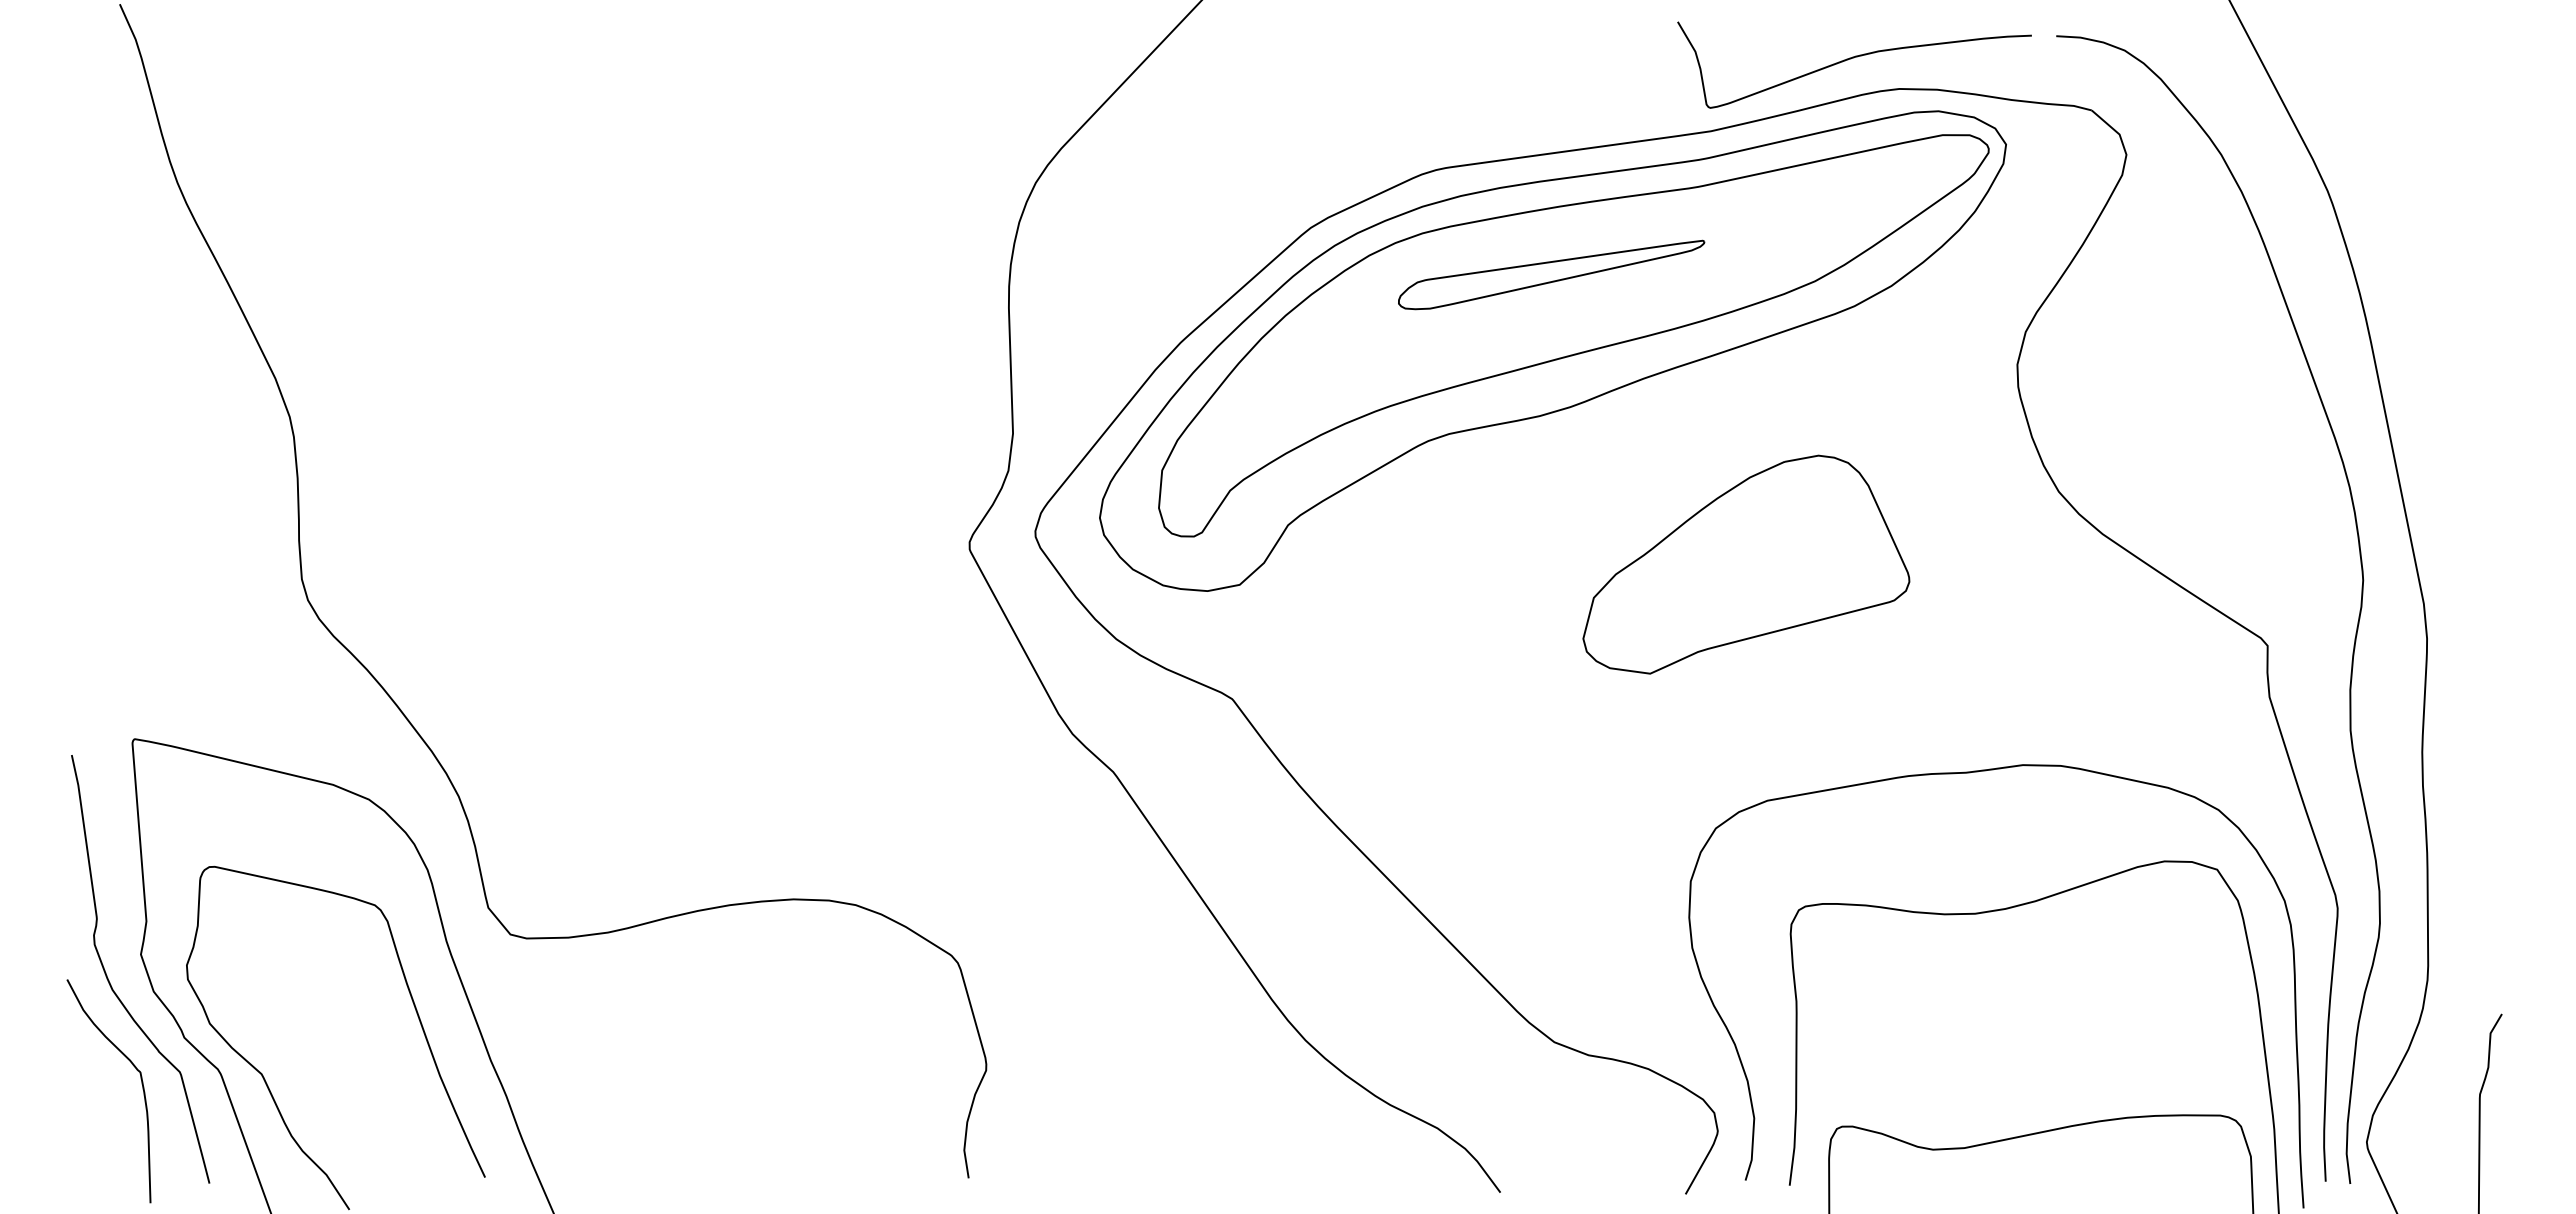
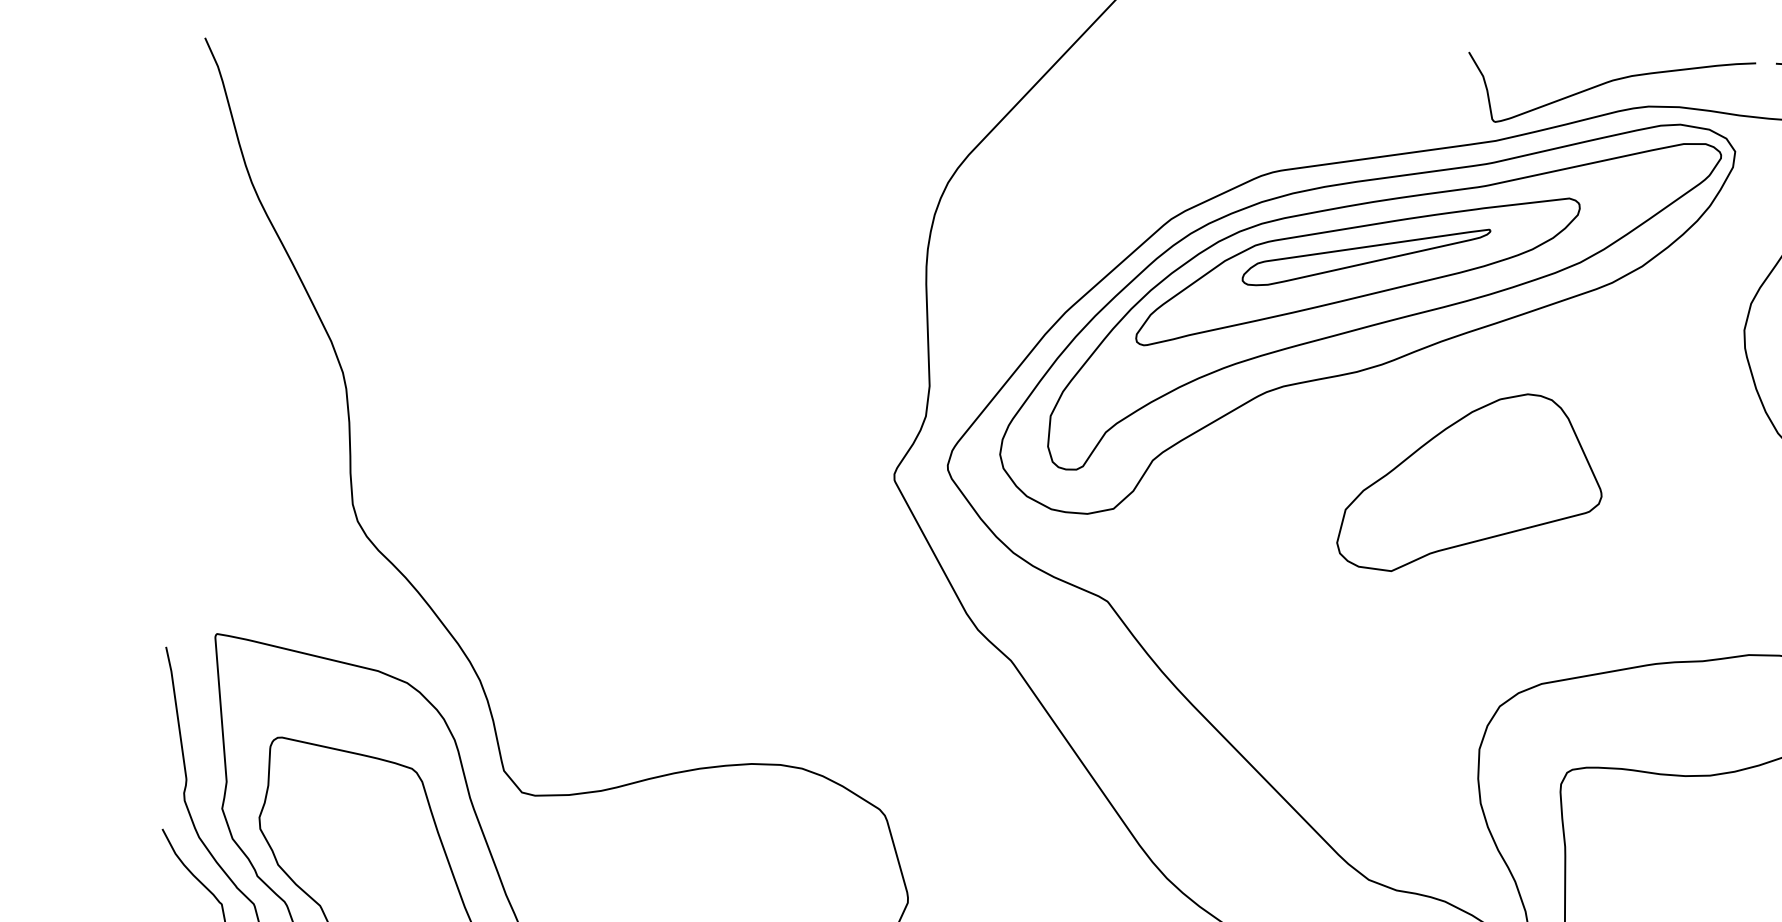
part: (1540, 292) -> (1357, 271), added
part: (1746, 564) -> (1469, 482), moved

